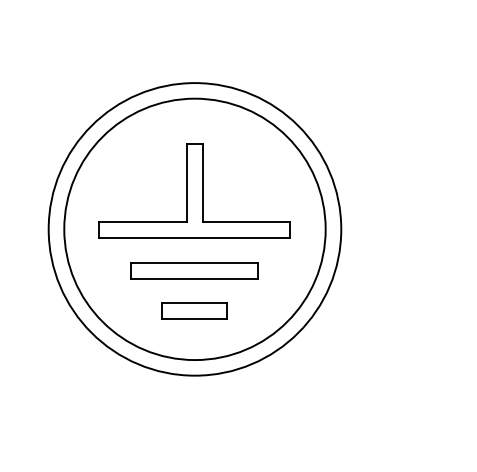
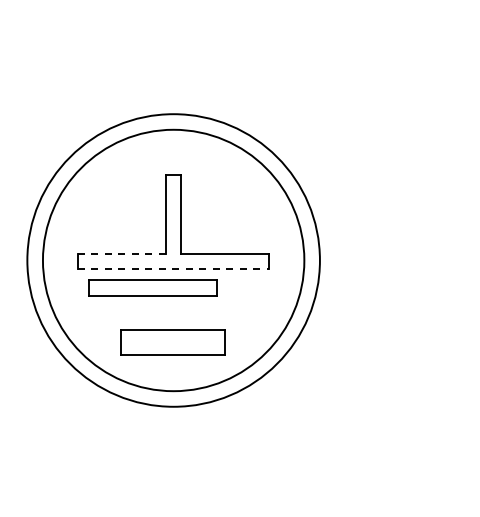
line: (142, 222) -> (121, 253), solid -> dashed
line: (194, 238) -> (173, 269), solid -> dashed
part: (193, 270) -> (152, 287), moved
part: (194, 310) -> (173, 341), size x1.6

